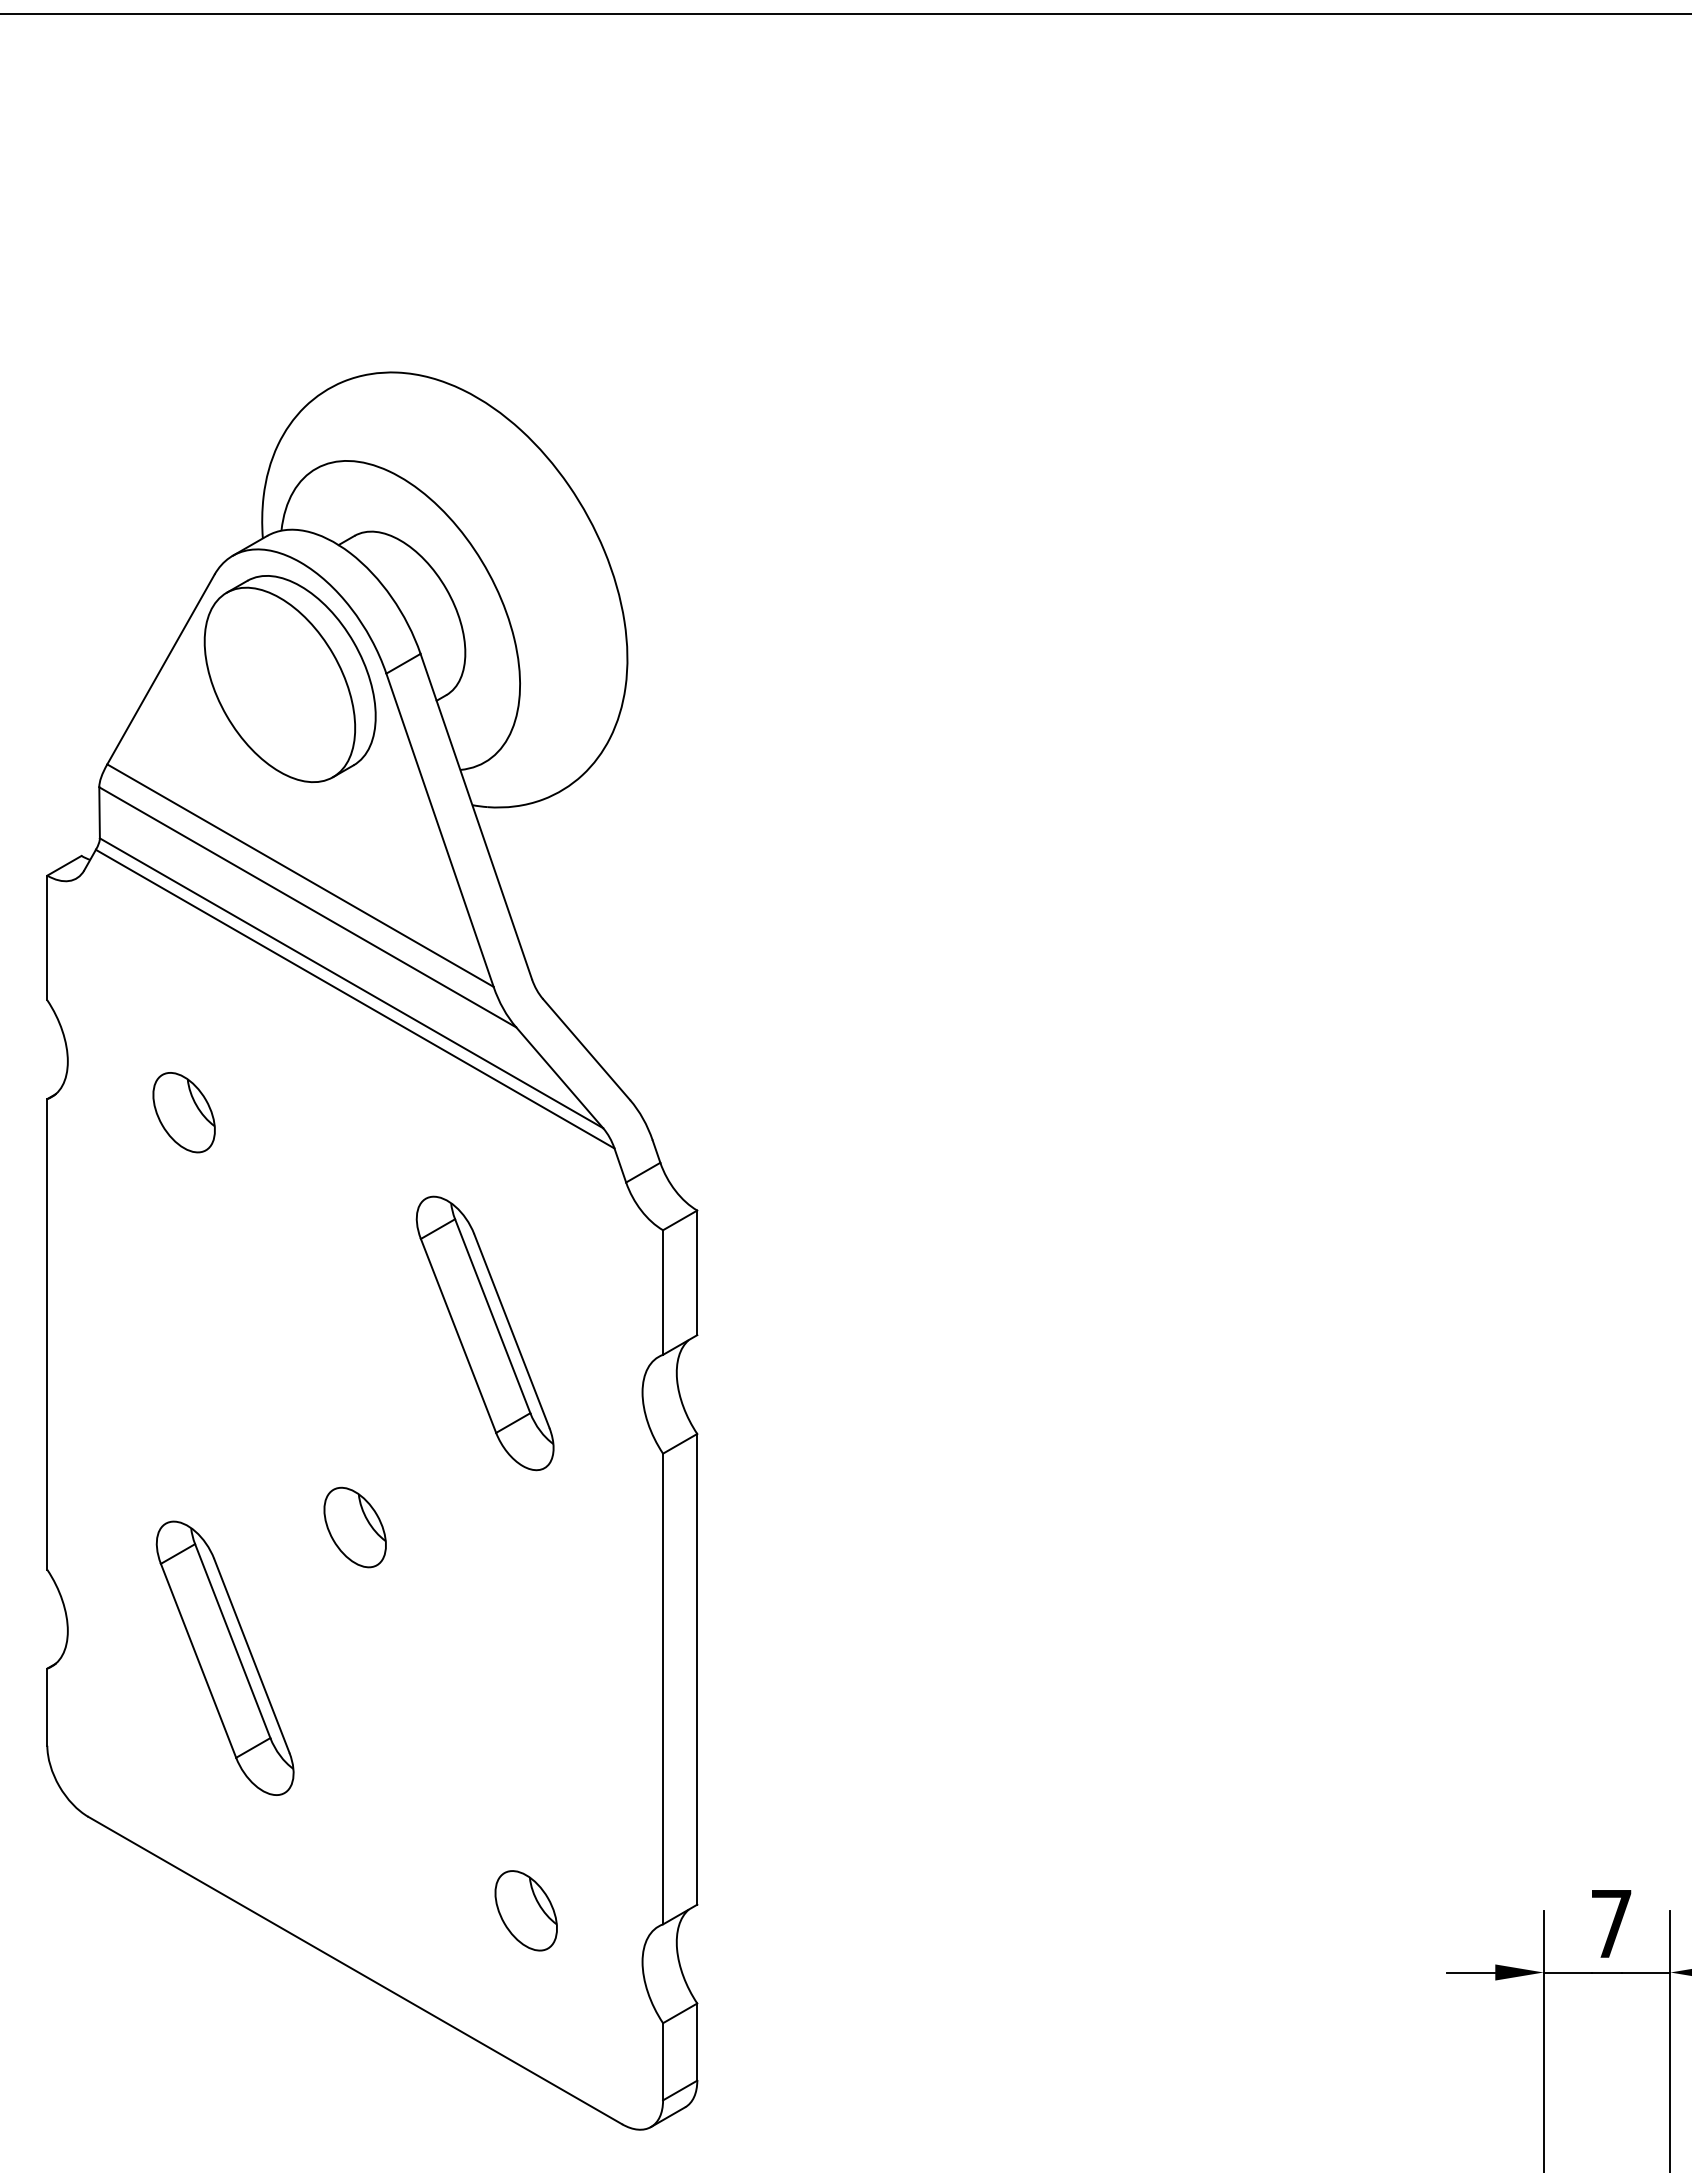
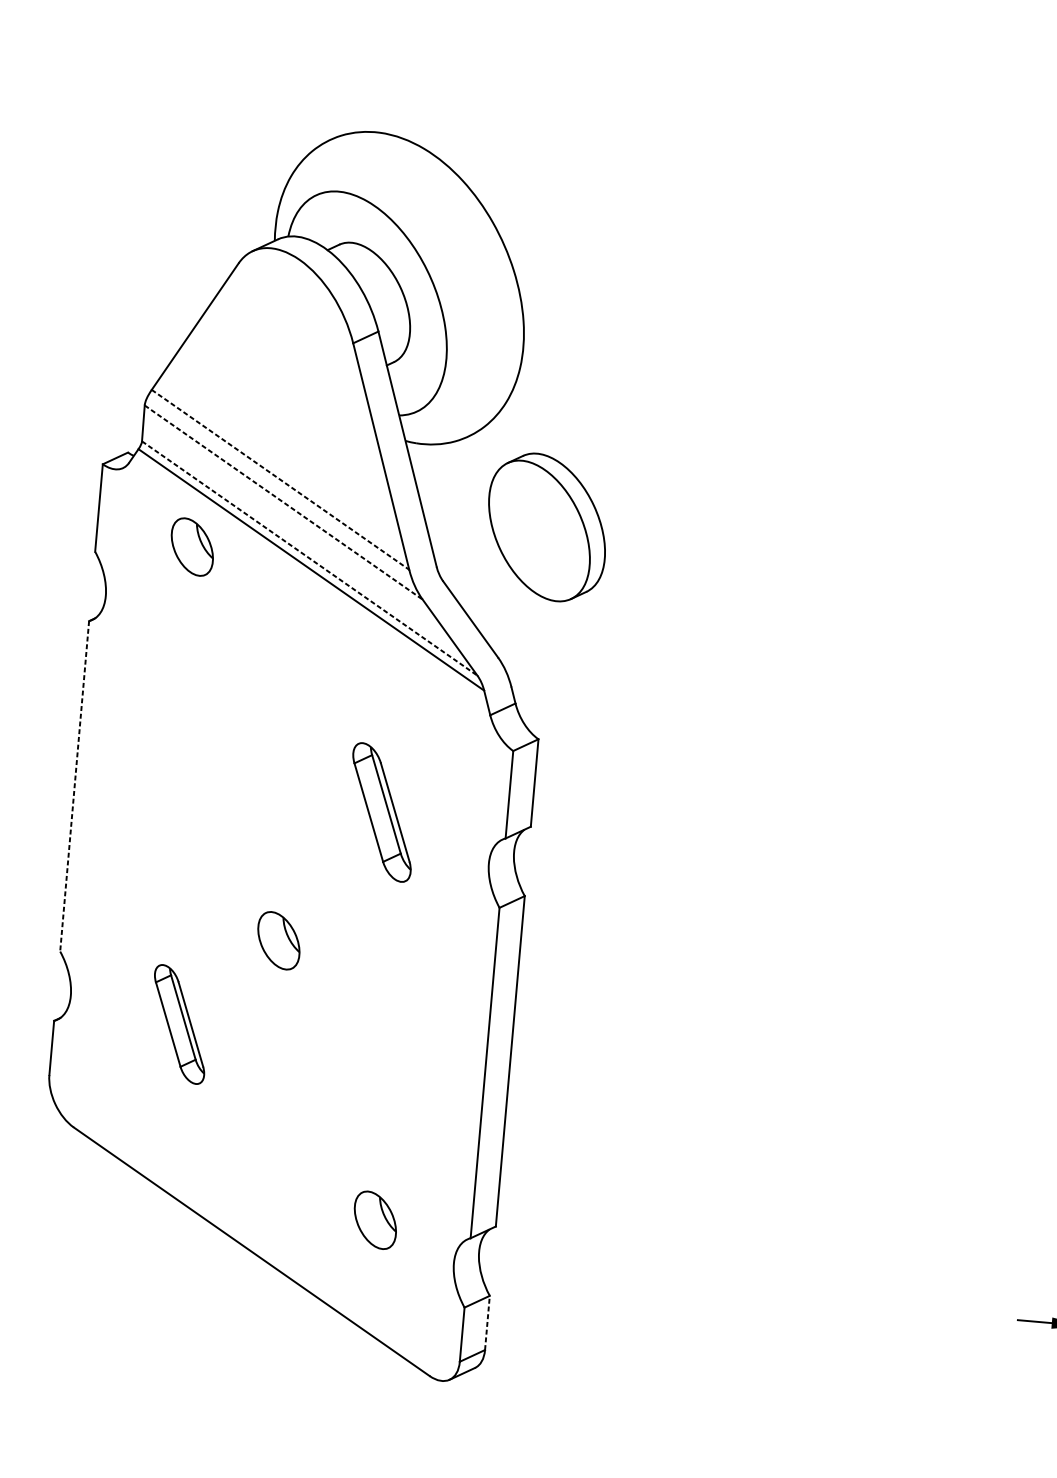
part: (289, 679) -> (546, 527), moved
line: (300, 875) -> (280, 479), solid -> dashed
line: (307, 907) -> (283, 502), solid -> dashed
line: (351, 983) -> (309, 558), solid -> dashed
part: (183, 1112) -> (191, 546), moved
part: (484, 1333) -> (381, 812), size x0.7
line: (47, 1334) -> (74, 786), solid -> dashed
part: (224, 1657) -> (179, 1023), size x0.6
line: (697, 2042) -> (487, 1323), solid -> dashed

